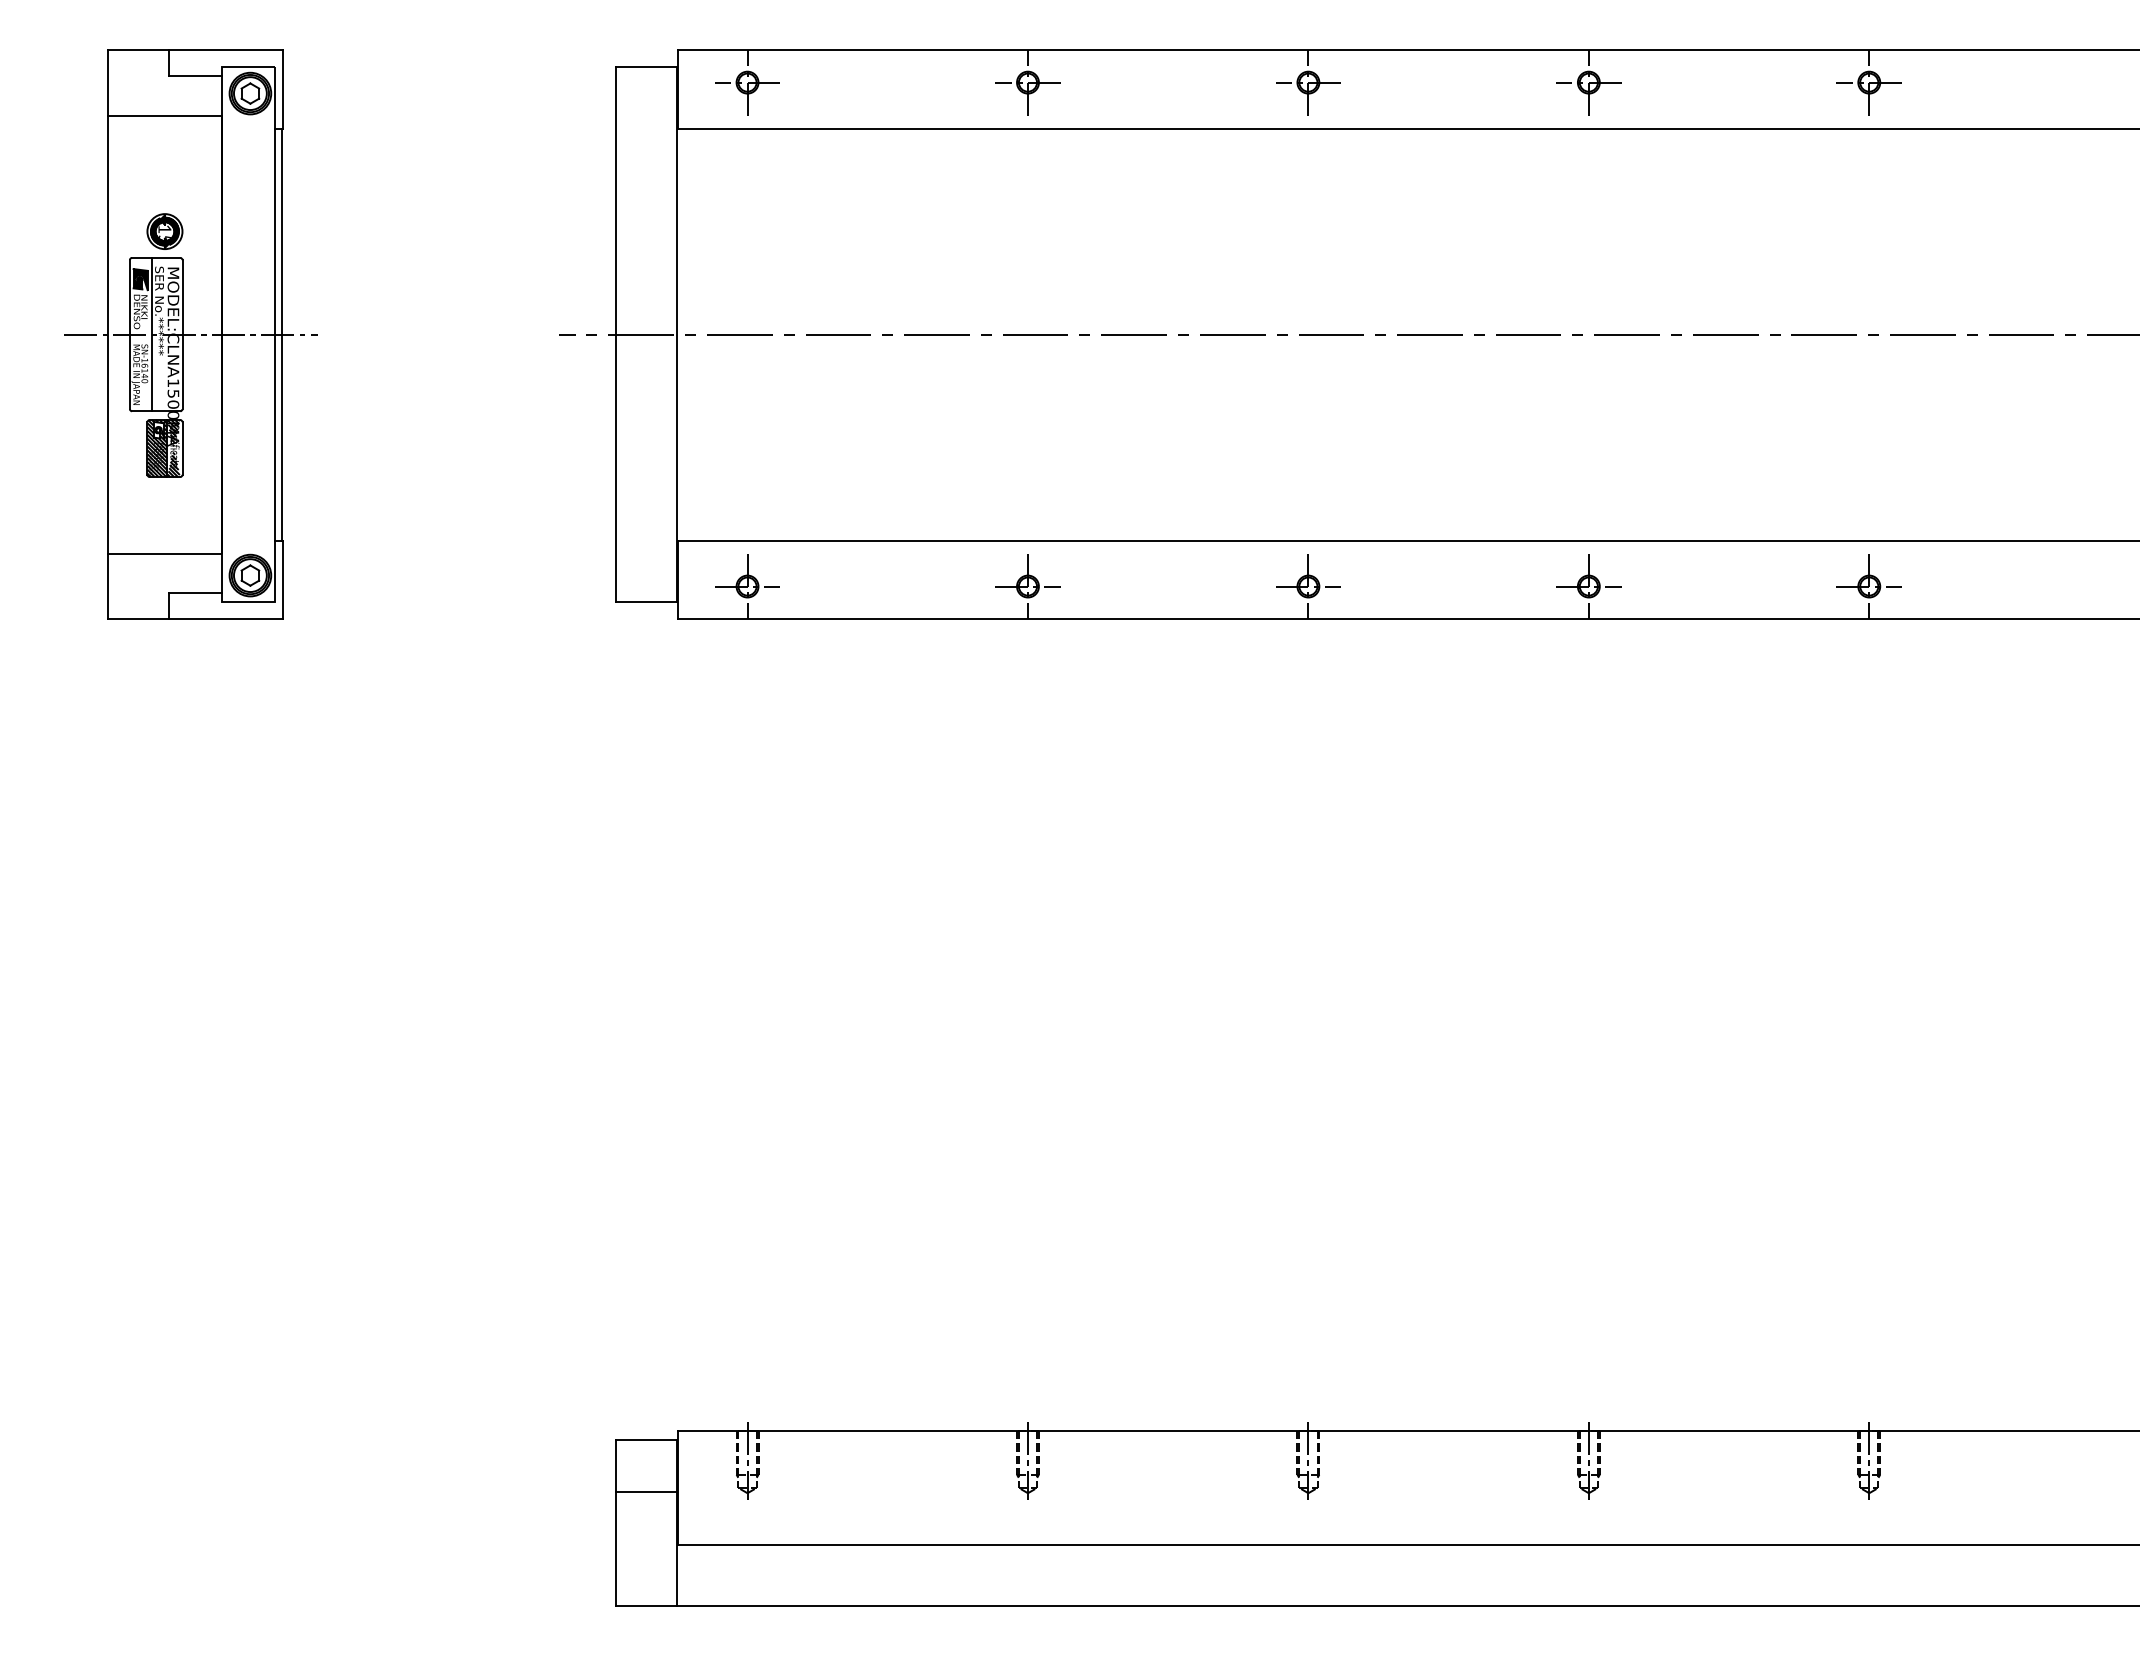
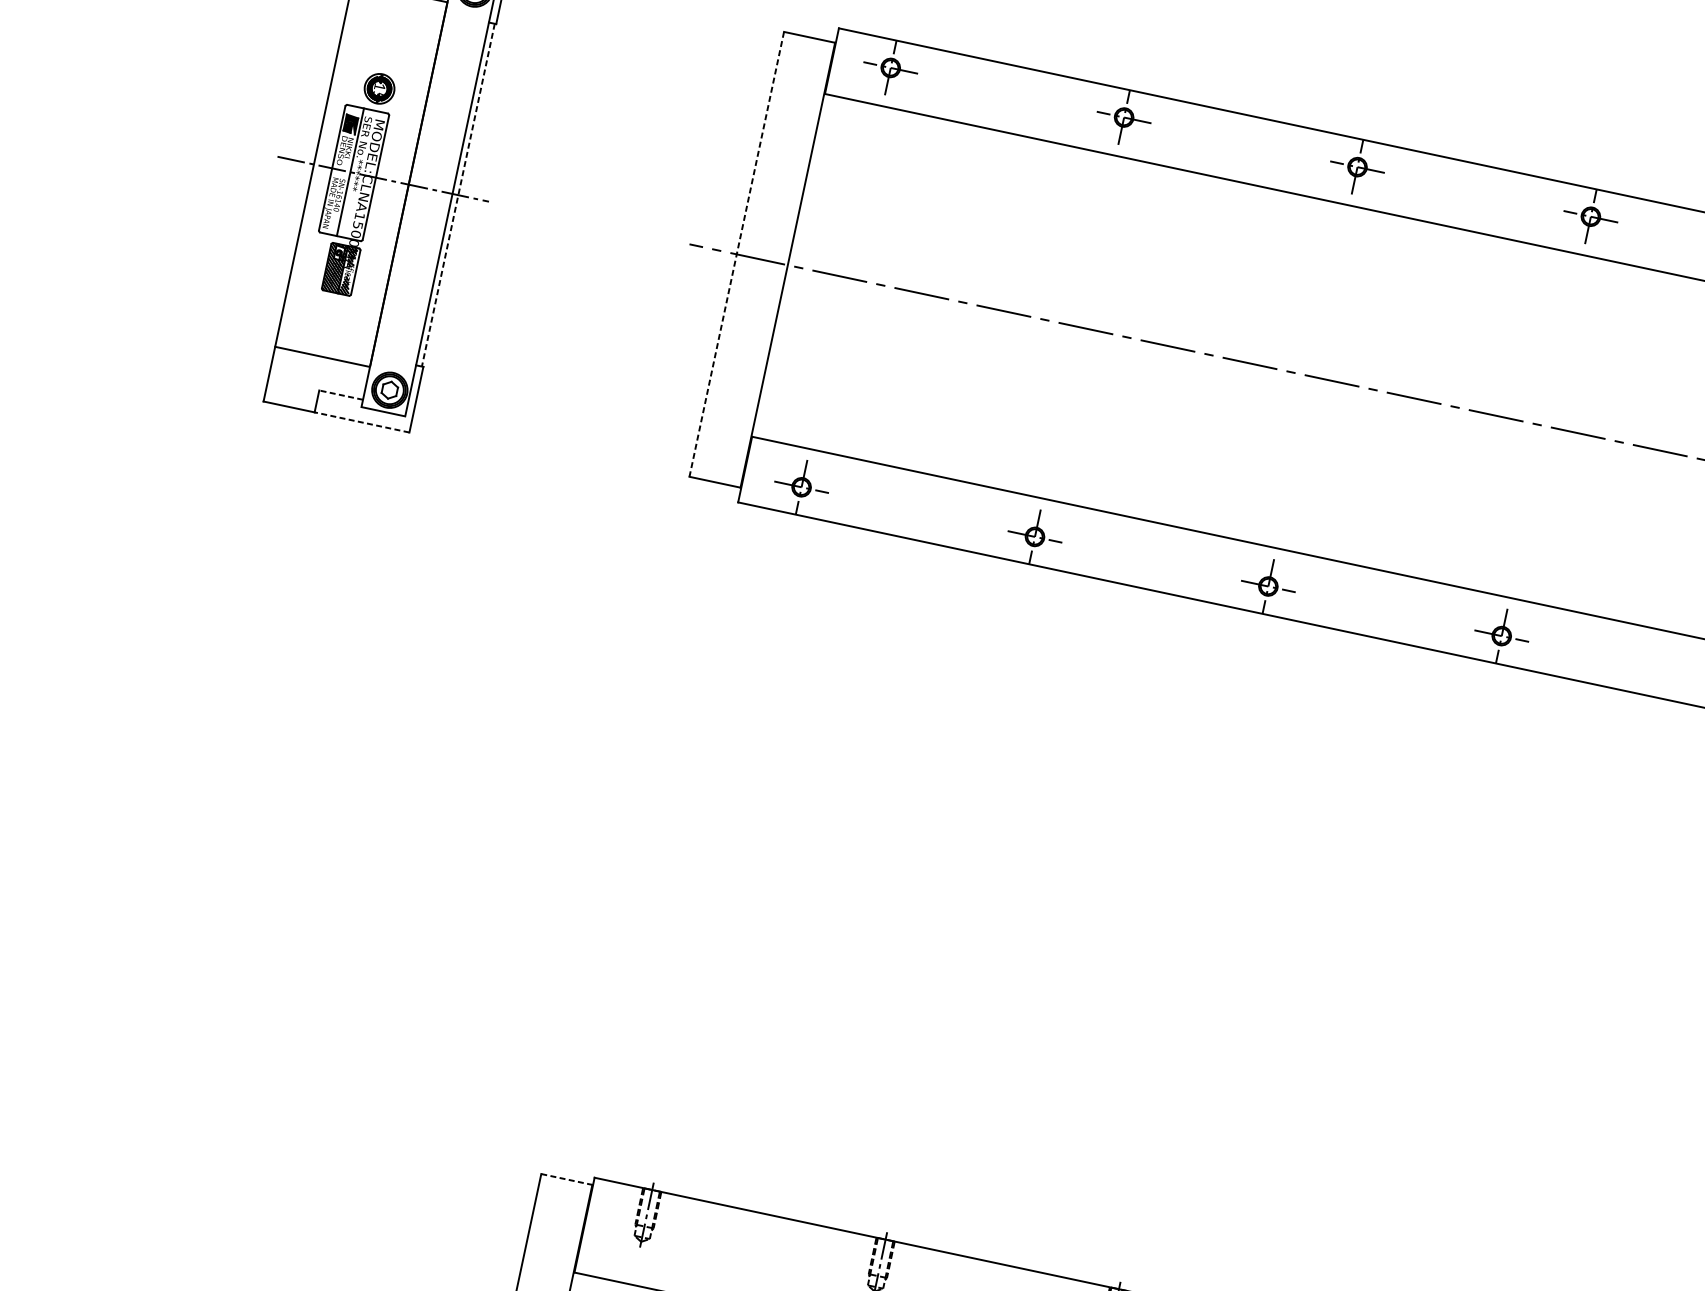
line: (281, 334) -> (458, 195), solid -> dashed
line: (616, 335) -> (736, 255), solid -> dashed
line: (195, 593) -> (340, 395), solid -> dashed
line: (226, 619) -> (362, 422), solid -> dashed
line: (646, 1439) -> (566, 1179), solid -> dashed
line: (646, 1492) -> (557, 1223), removed

